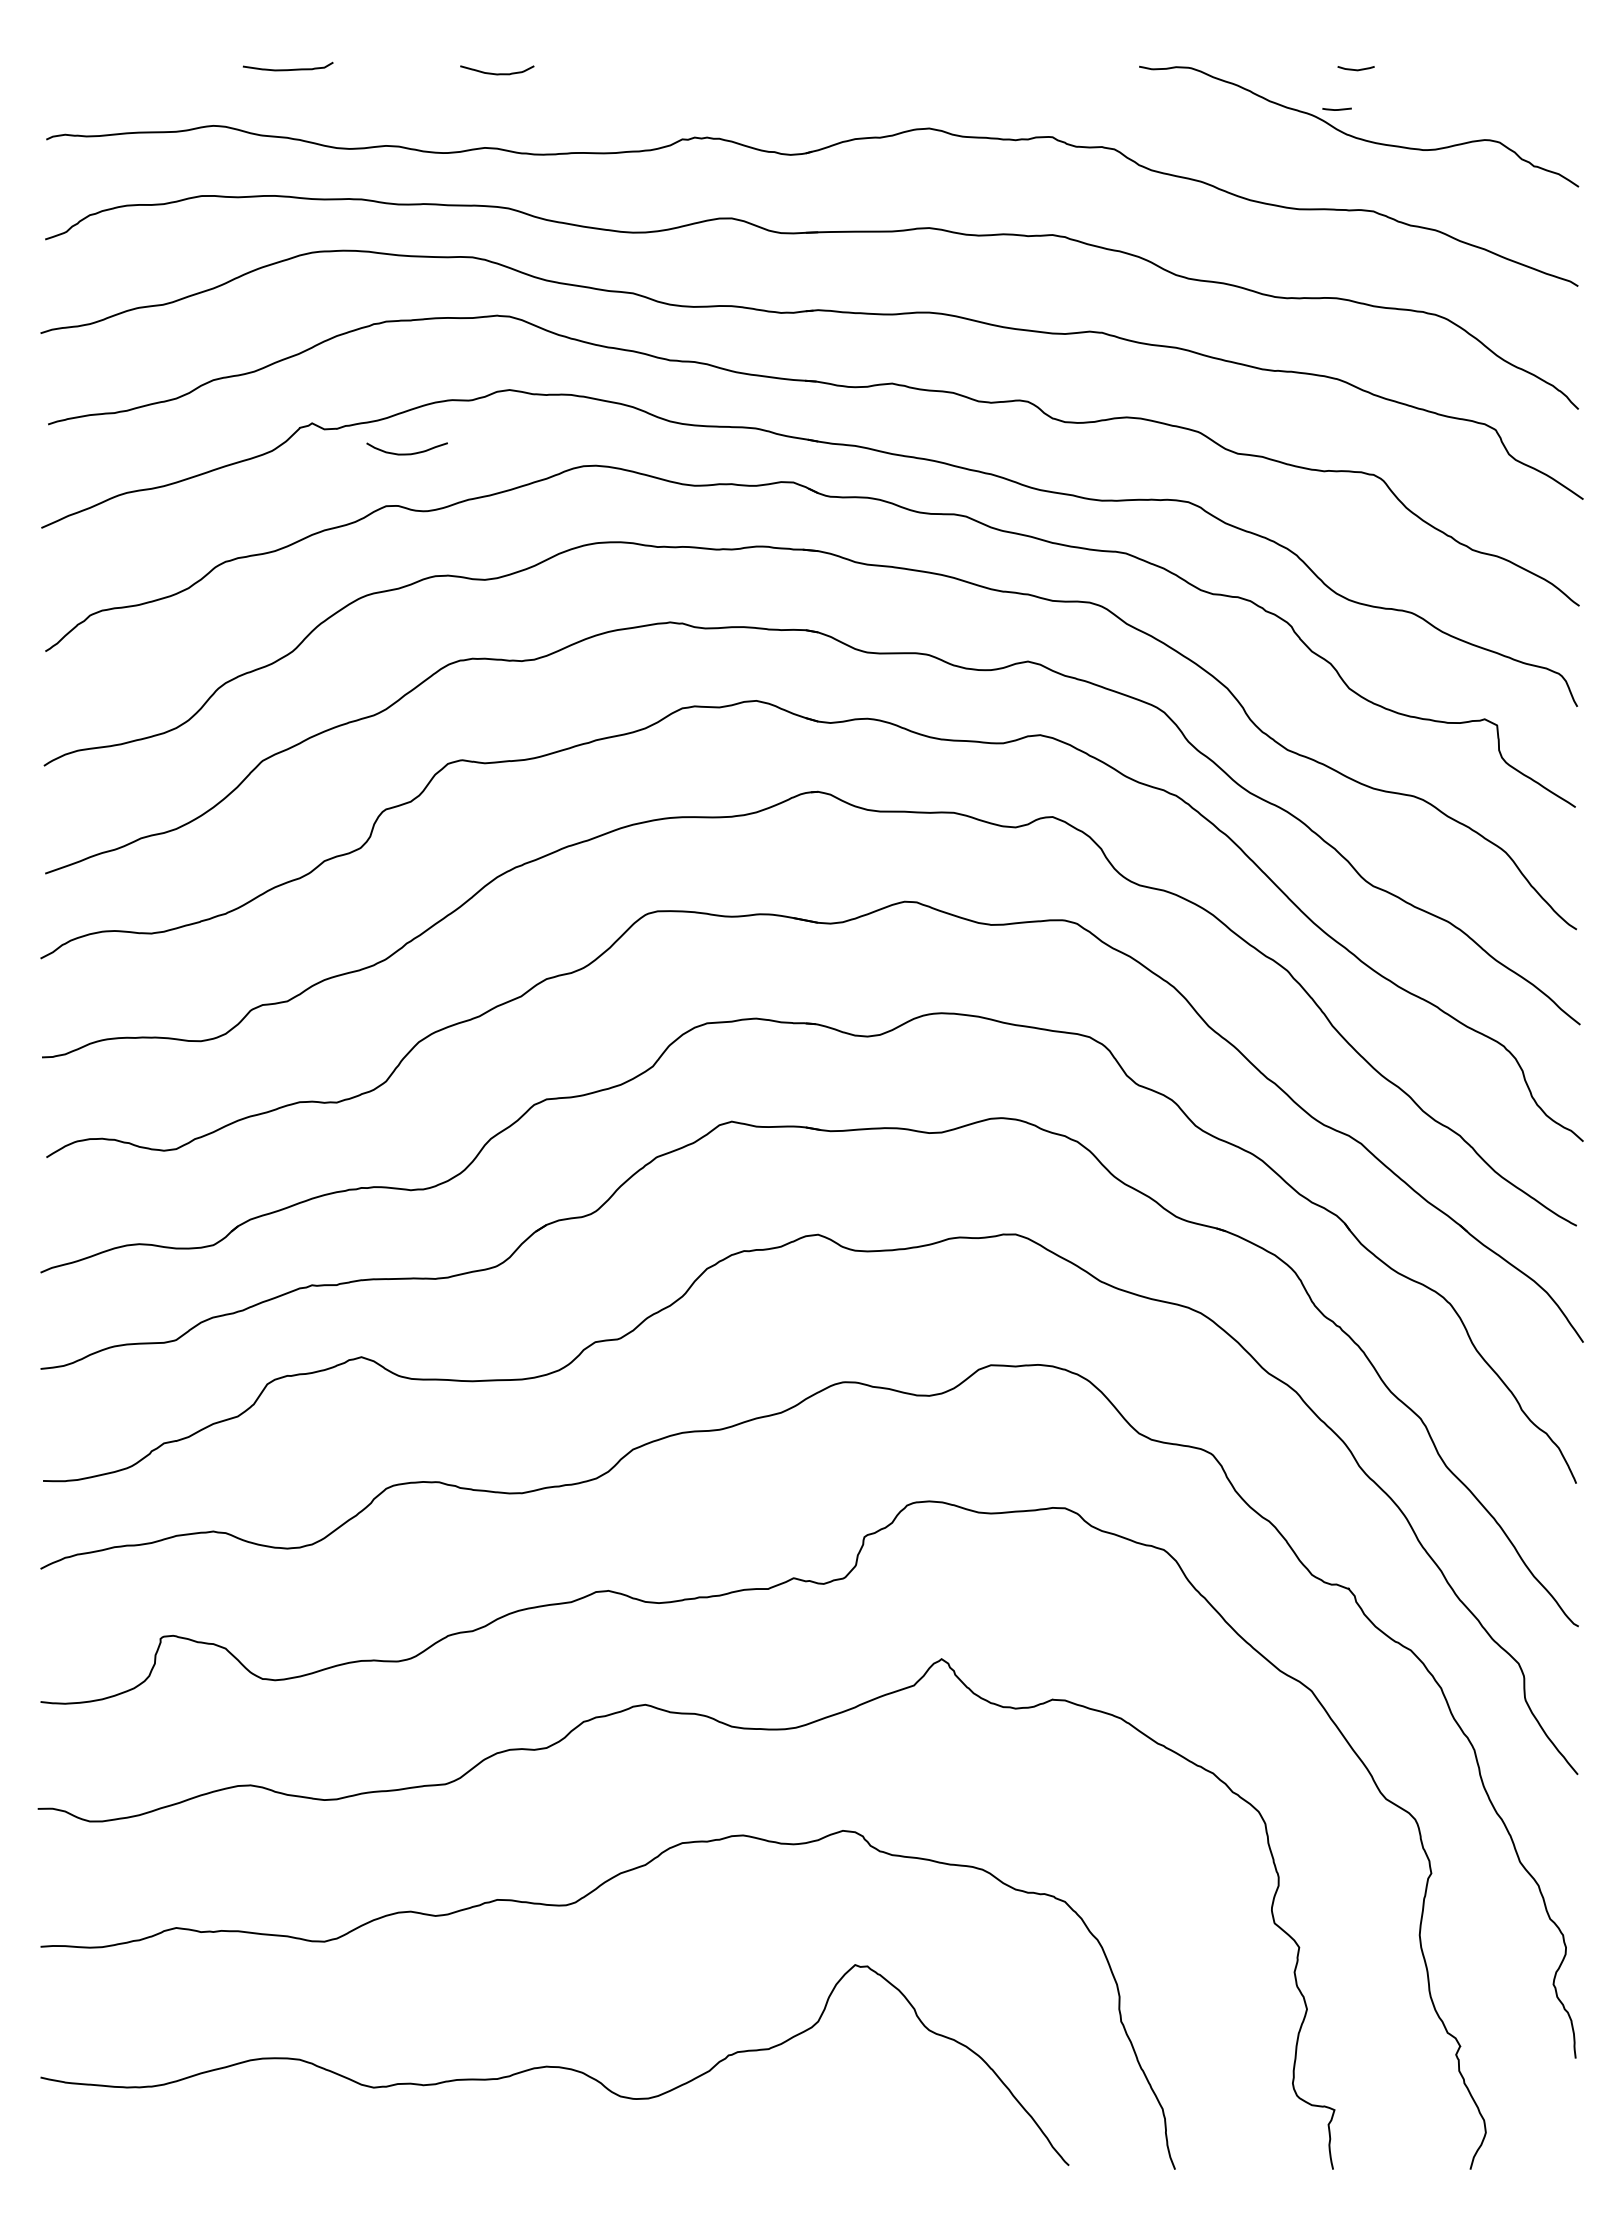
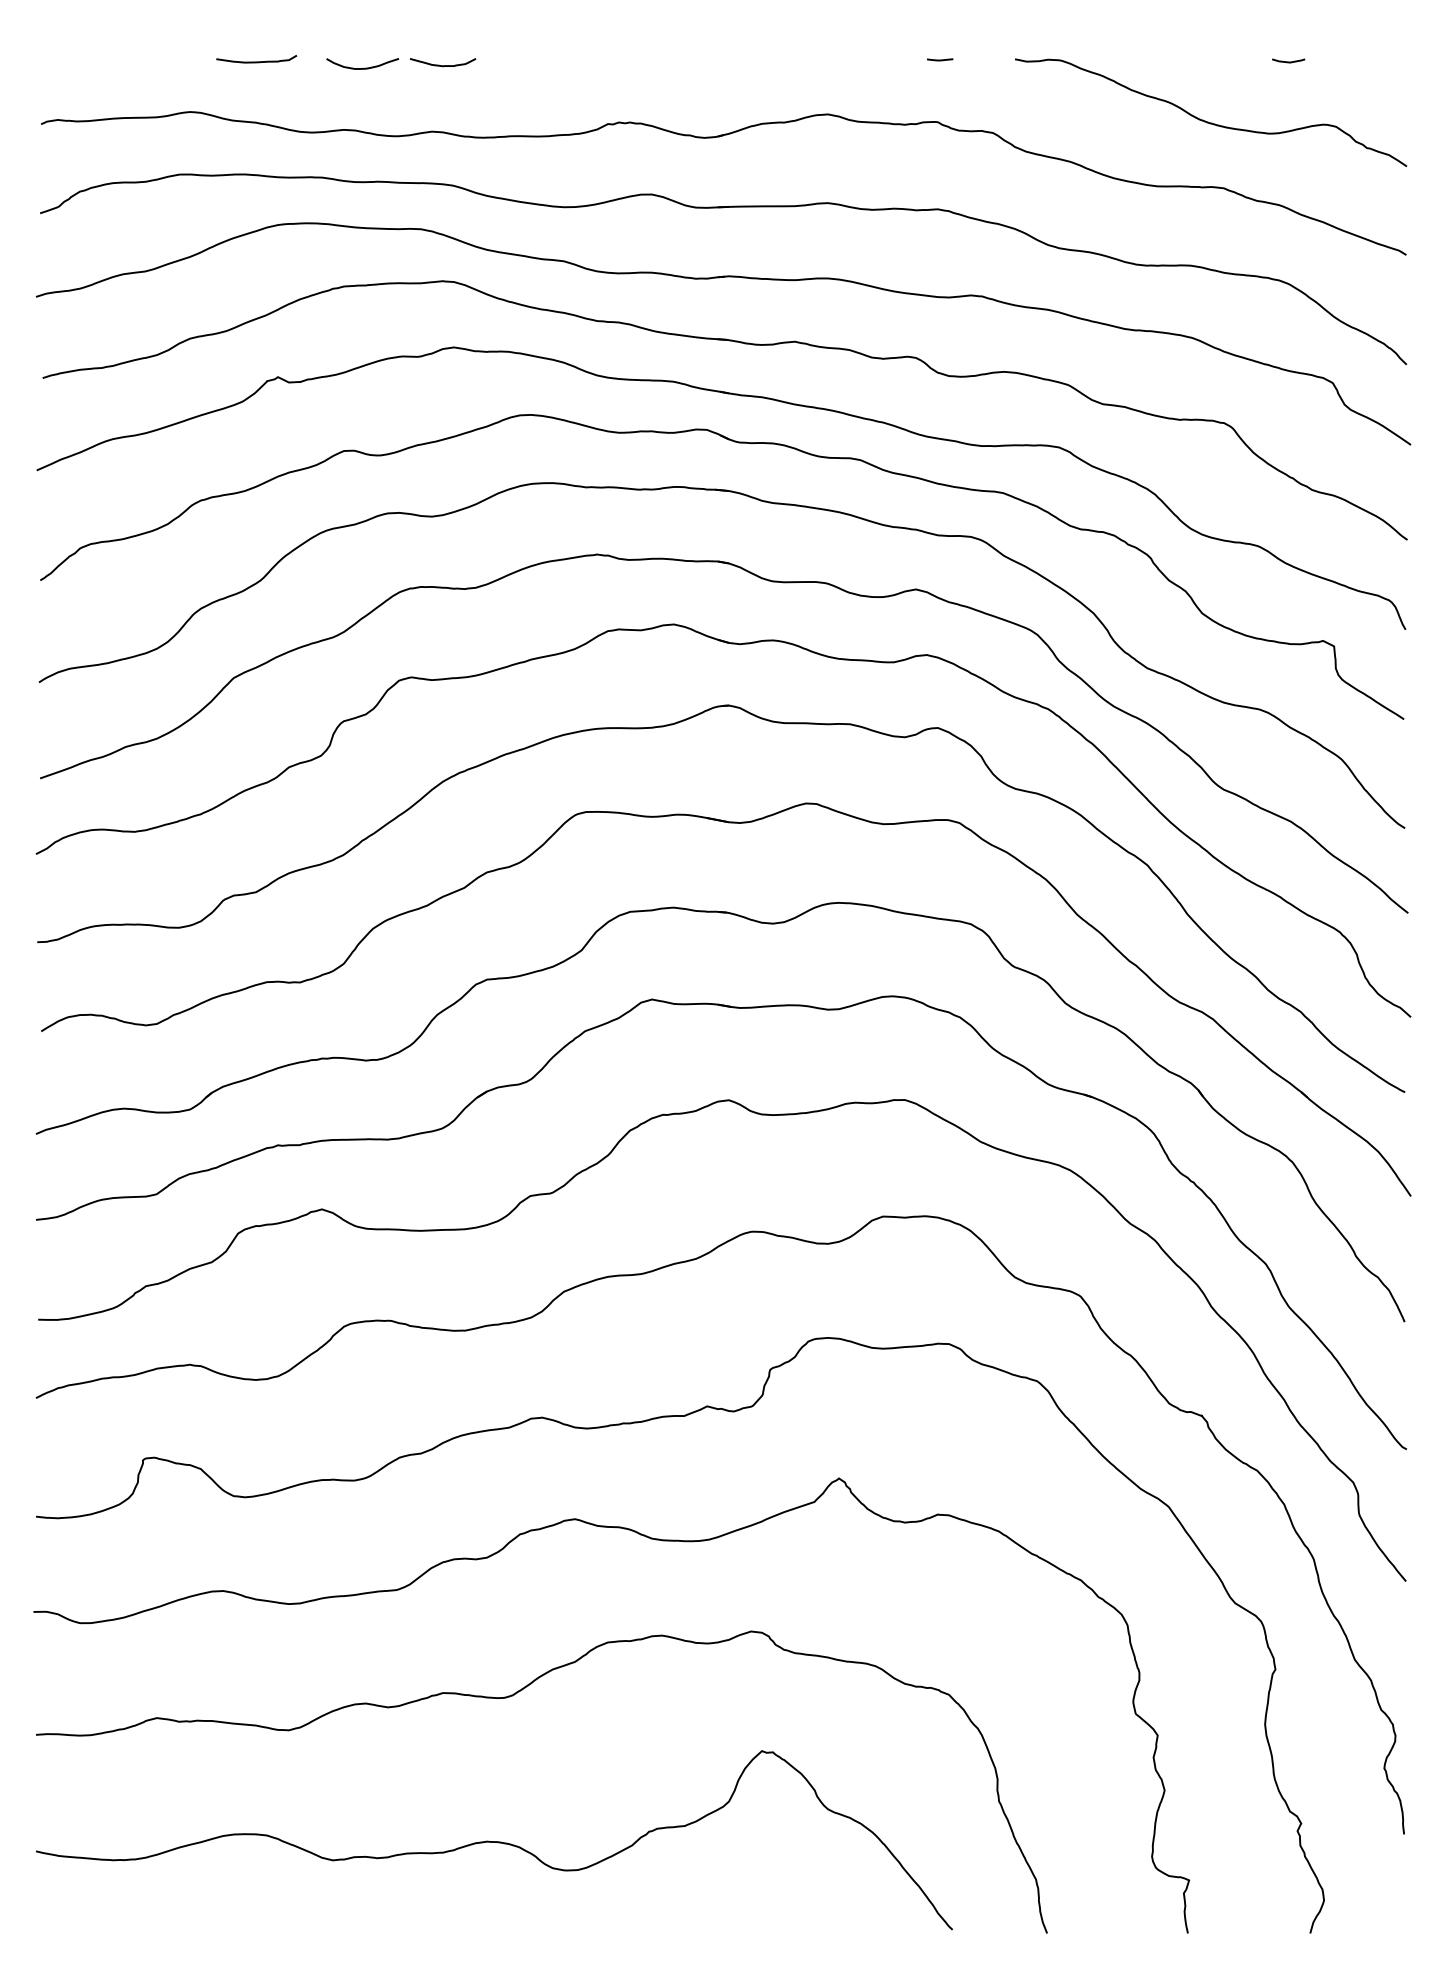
line: (1355, 69) -> (1288, 61), moved
line: (1336, 109) -> (939, 60), moved
curve: (406, 453) -> (362, 68), moved

